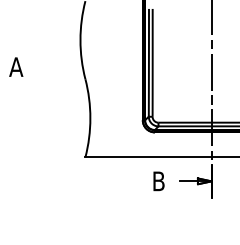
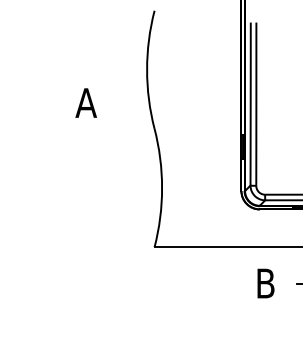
text: (16, 66) -> (86, 102), moved

